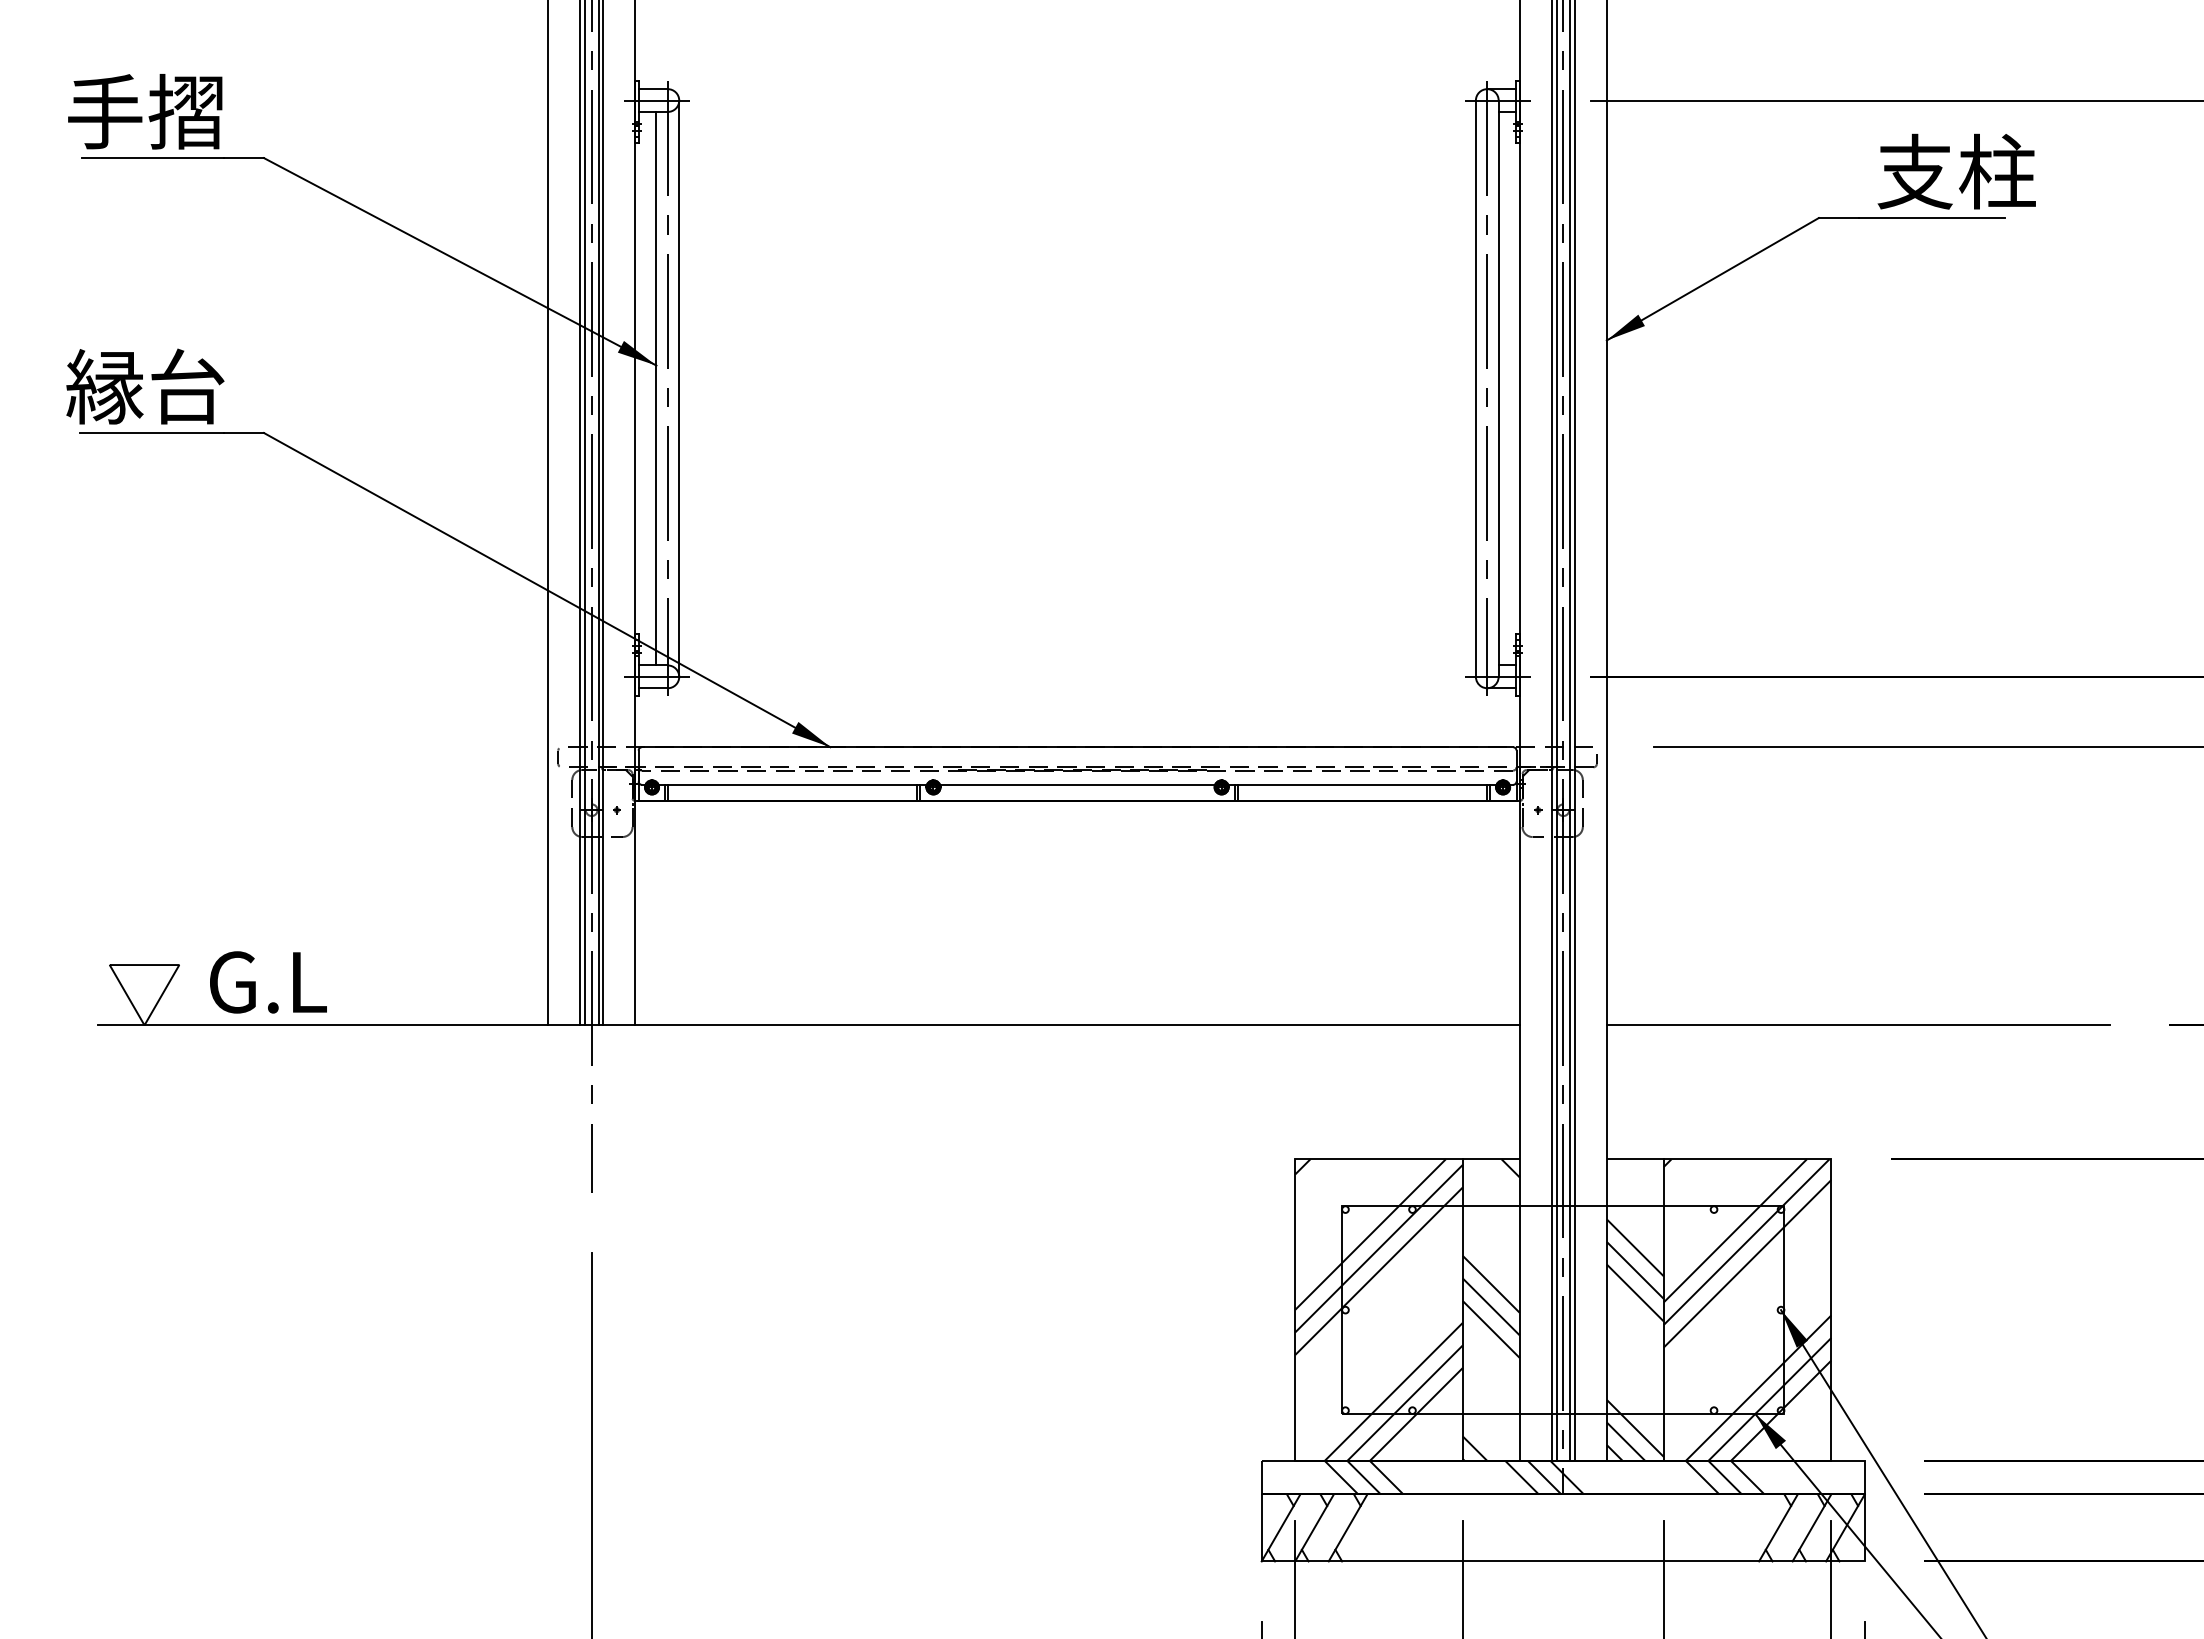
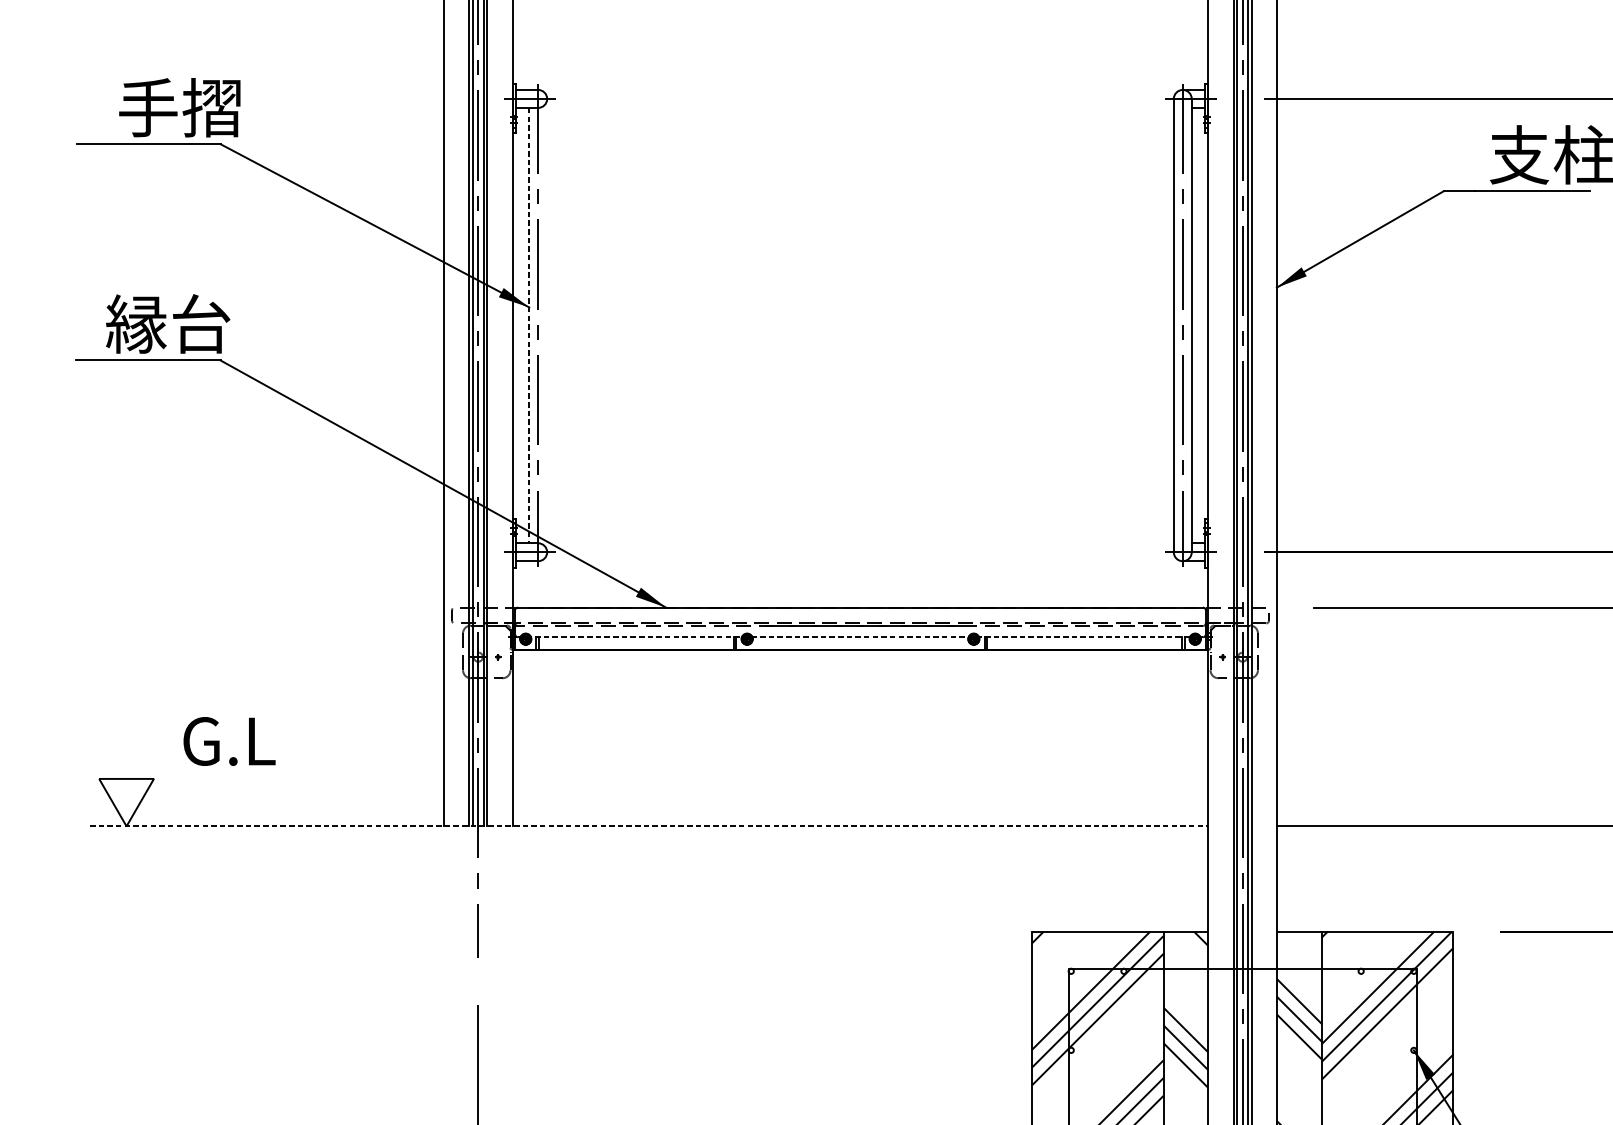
text: (145, 111) -> (180, 107), moved
text: (145, 386) -> (168, 323), moved
line: (656, 388) -> (529, 325), solid -> dashed
line: (679, 388) -> (547, 325), removed
line: (1077, 784) -> (860, 636), solid -> dashed
text: (268, 982) -> (229, 741), moved
line: (808, 1025) -> (648, 826), solid -> dashed

